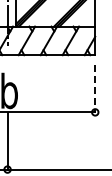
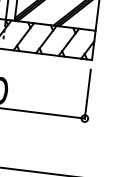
line: (95, 88) -> (88, 94), dashed -> solid

